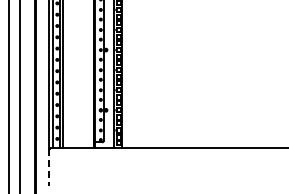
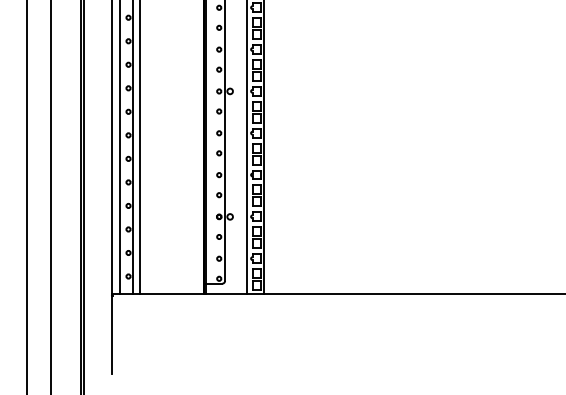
line: (49, 167) -> (112, 336), dashed -> solid

